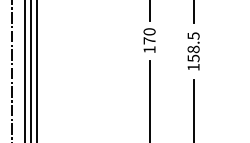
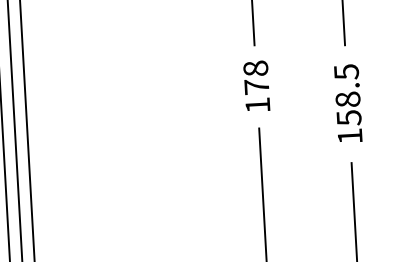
text: (149, 31) -> (255, 67), 170 -> 178

